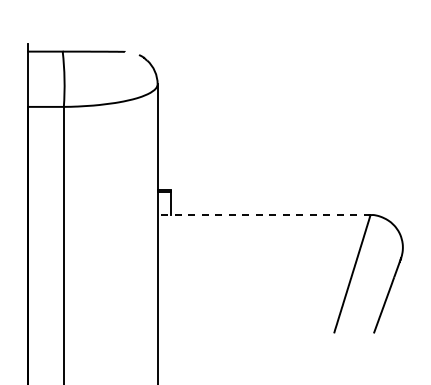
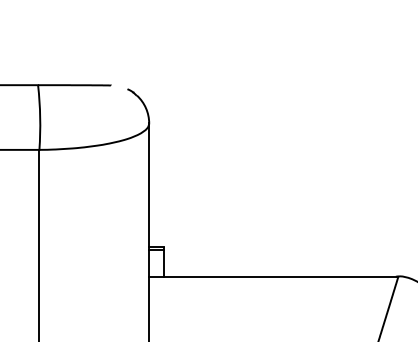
line: (263, 215) -> (273, 277), dashed -> solid

